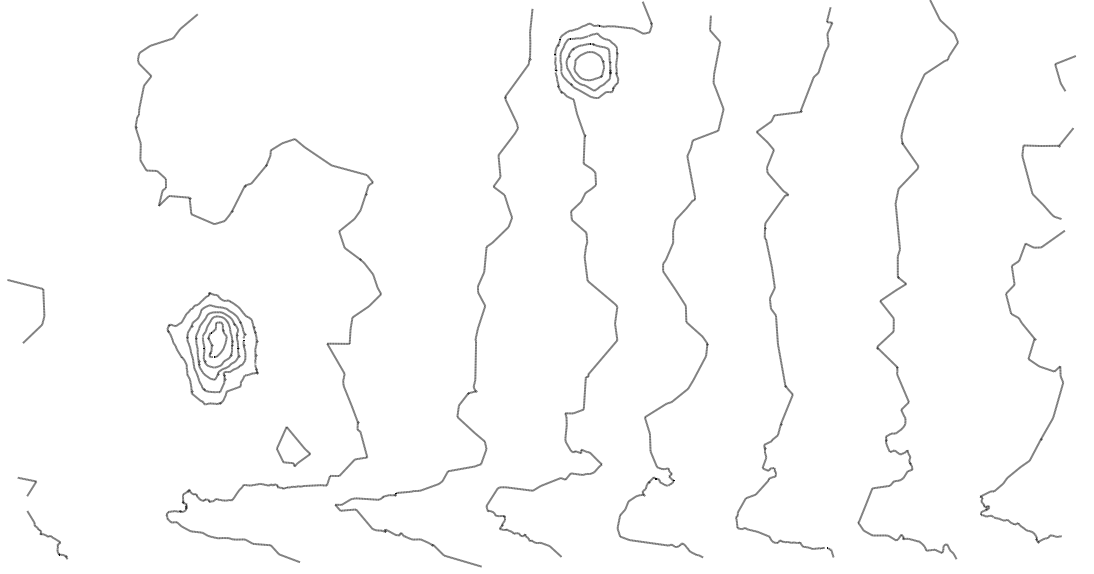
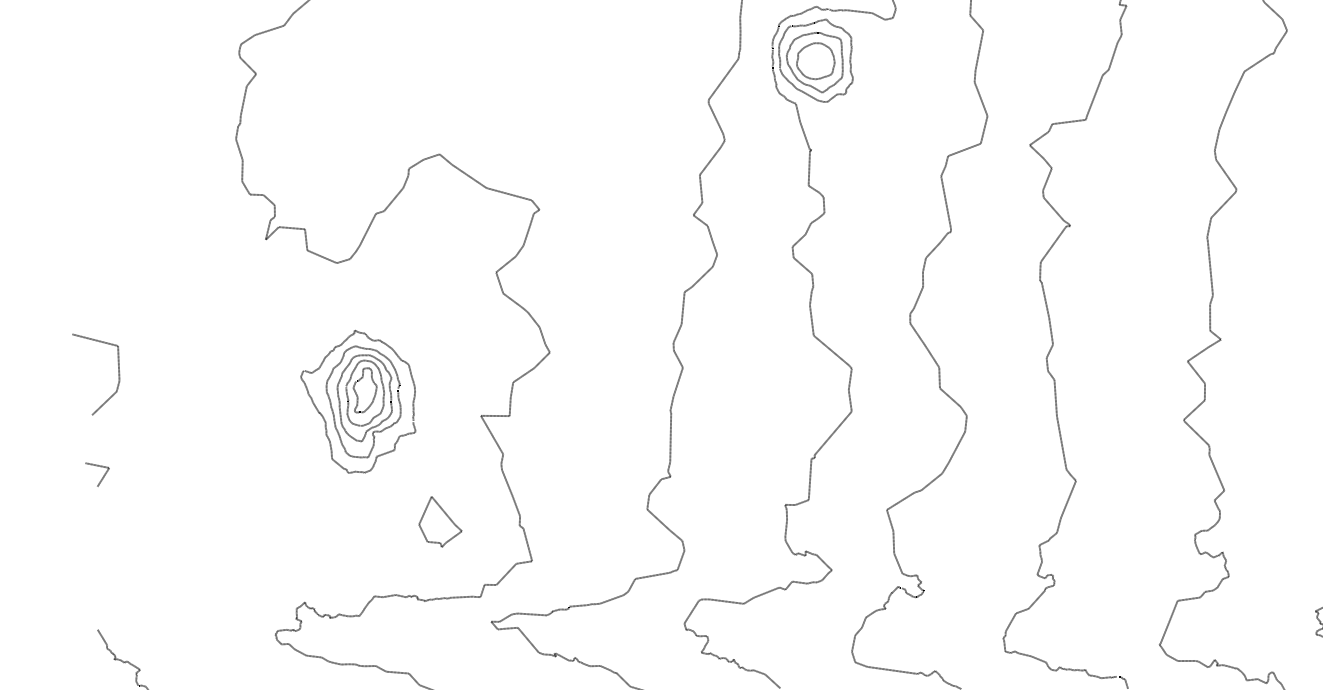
part: (212, 348) -> (358, 401), moved
part: (293, 446) -> (440, 521), moved
line: (30, 489) -> (101, 478), moved

